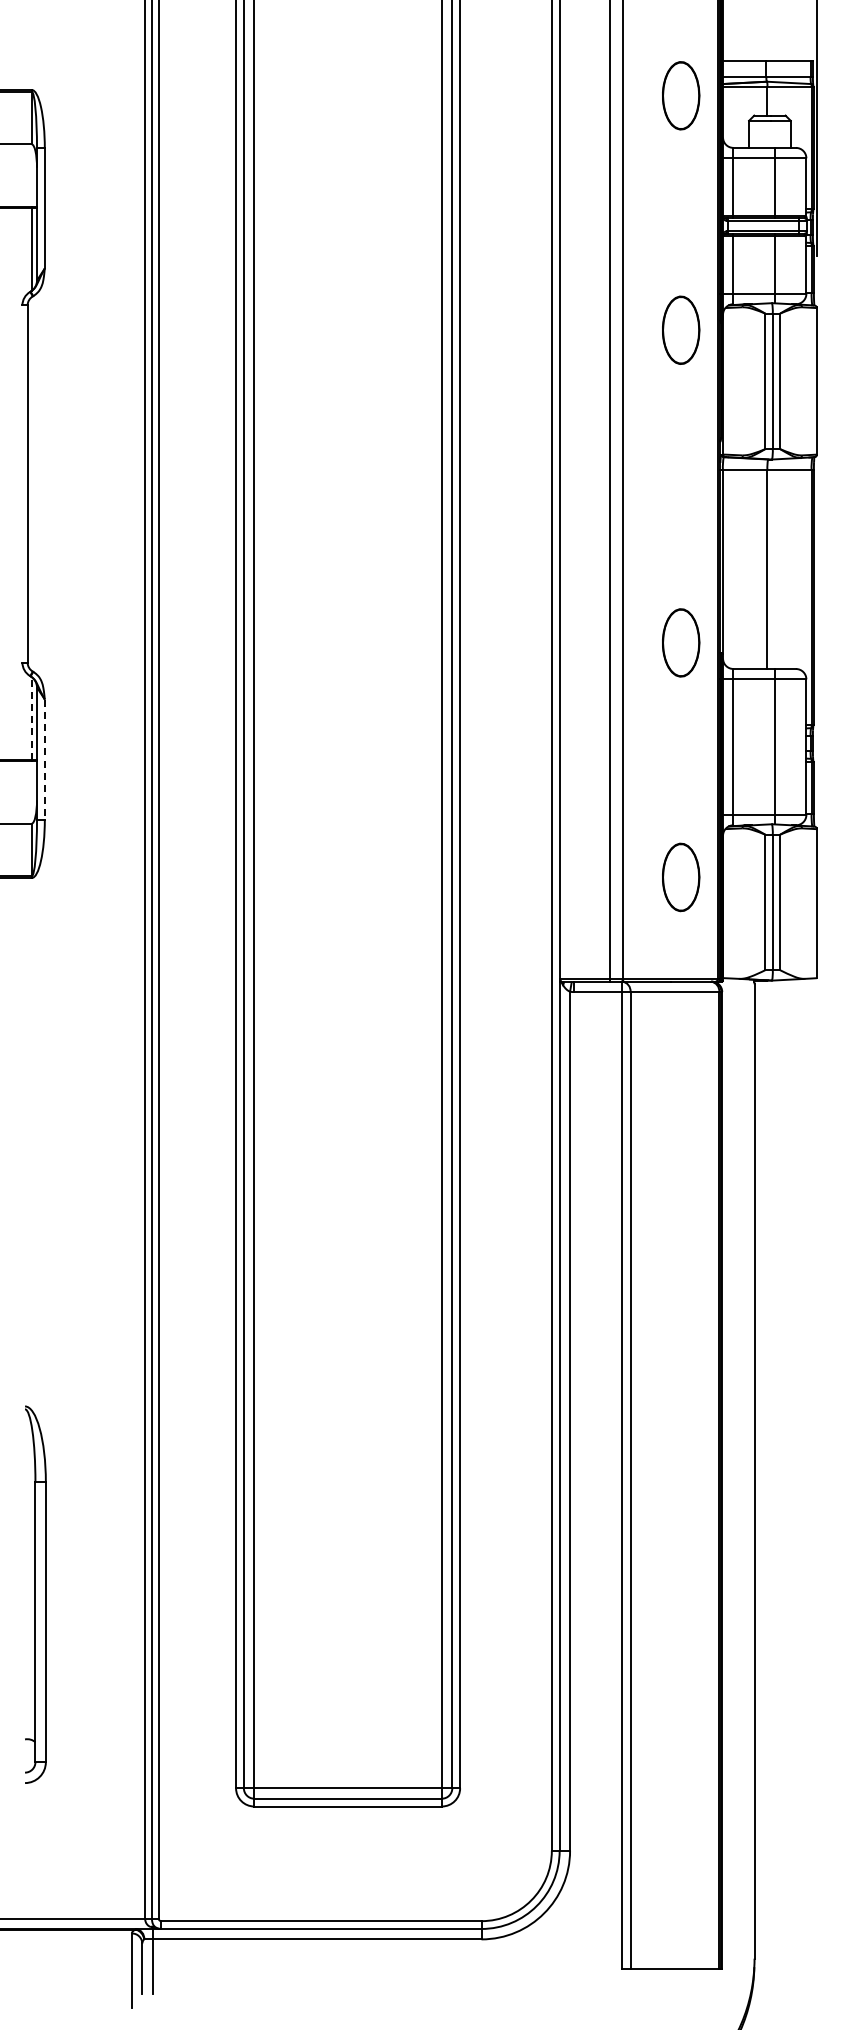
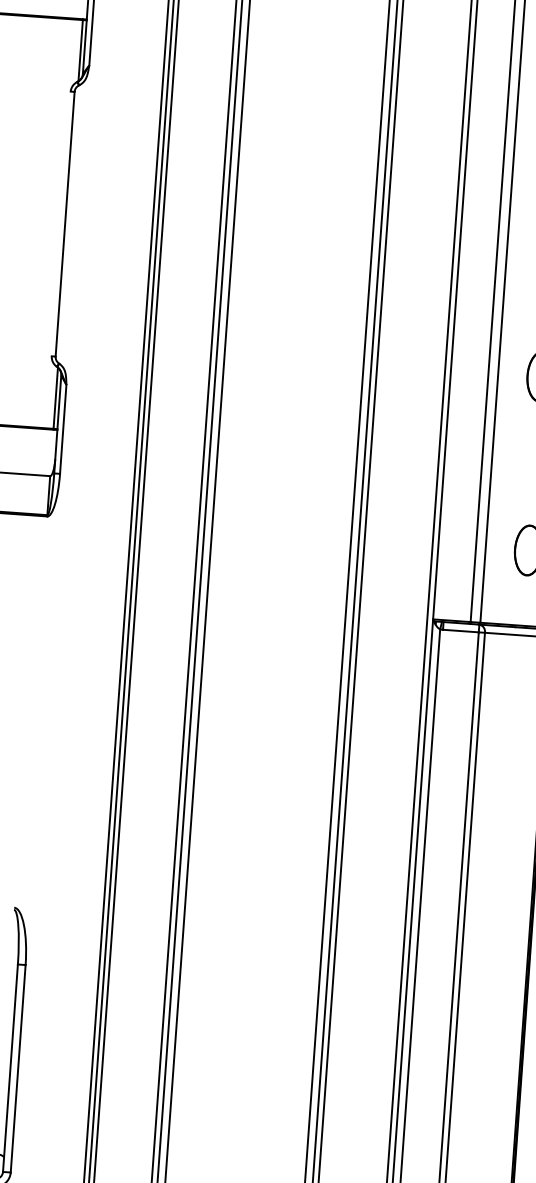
line: (31, 717) -> (55, 397), dashed -> solid
line: (44, 760) -> (62, 430), dashed -> solid

